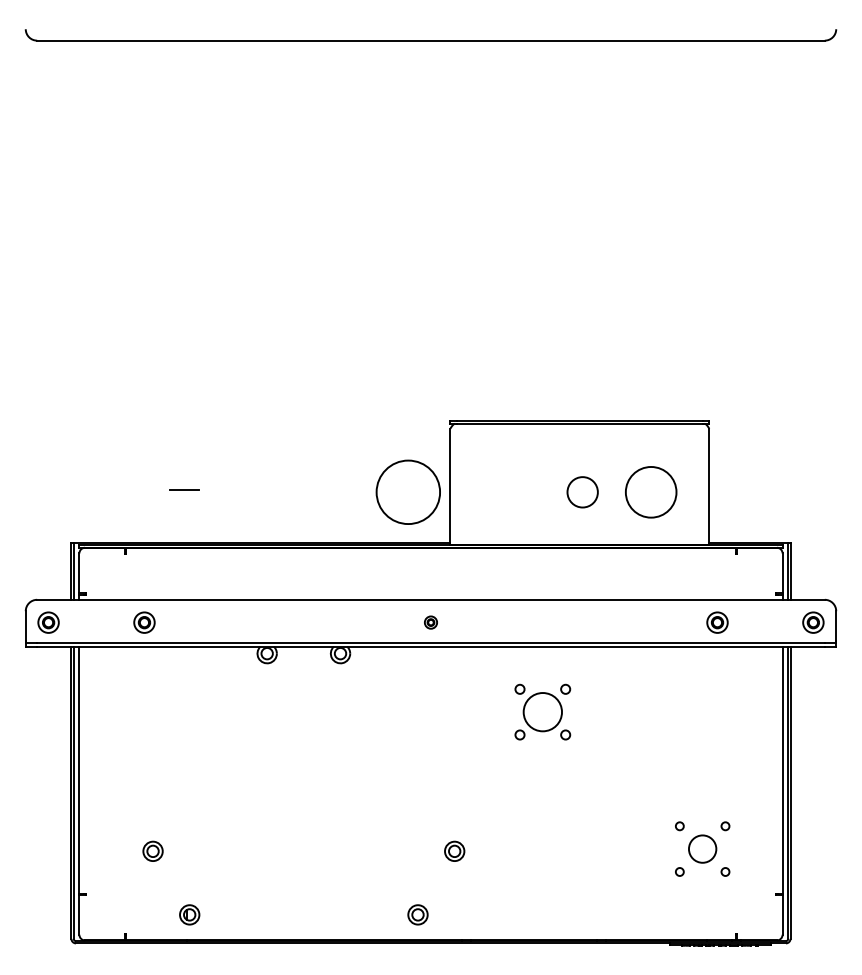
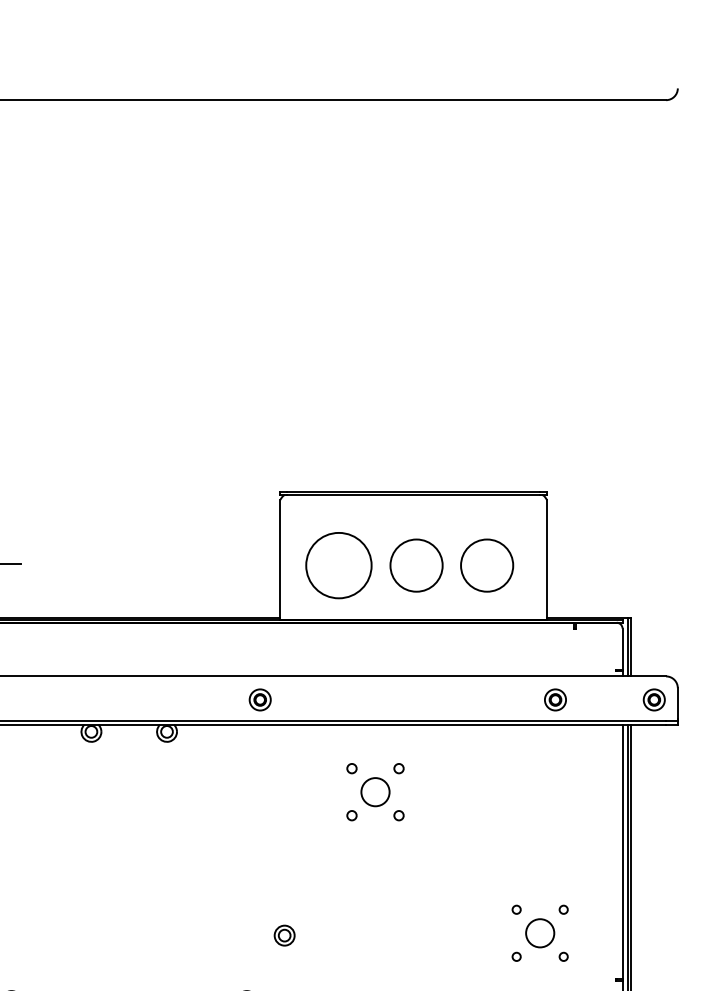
circle: (407, 491) -> (338, 564), moved
circle: (582, 491) -> (416, 564), size x1.67
part: (430, 622) -> (259, 699), size x1.67
circle: (542, 711) -> (375, 791), size x0.71

